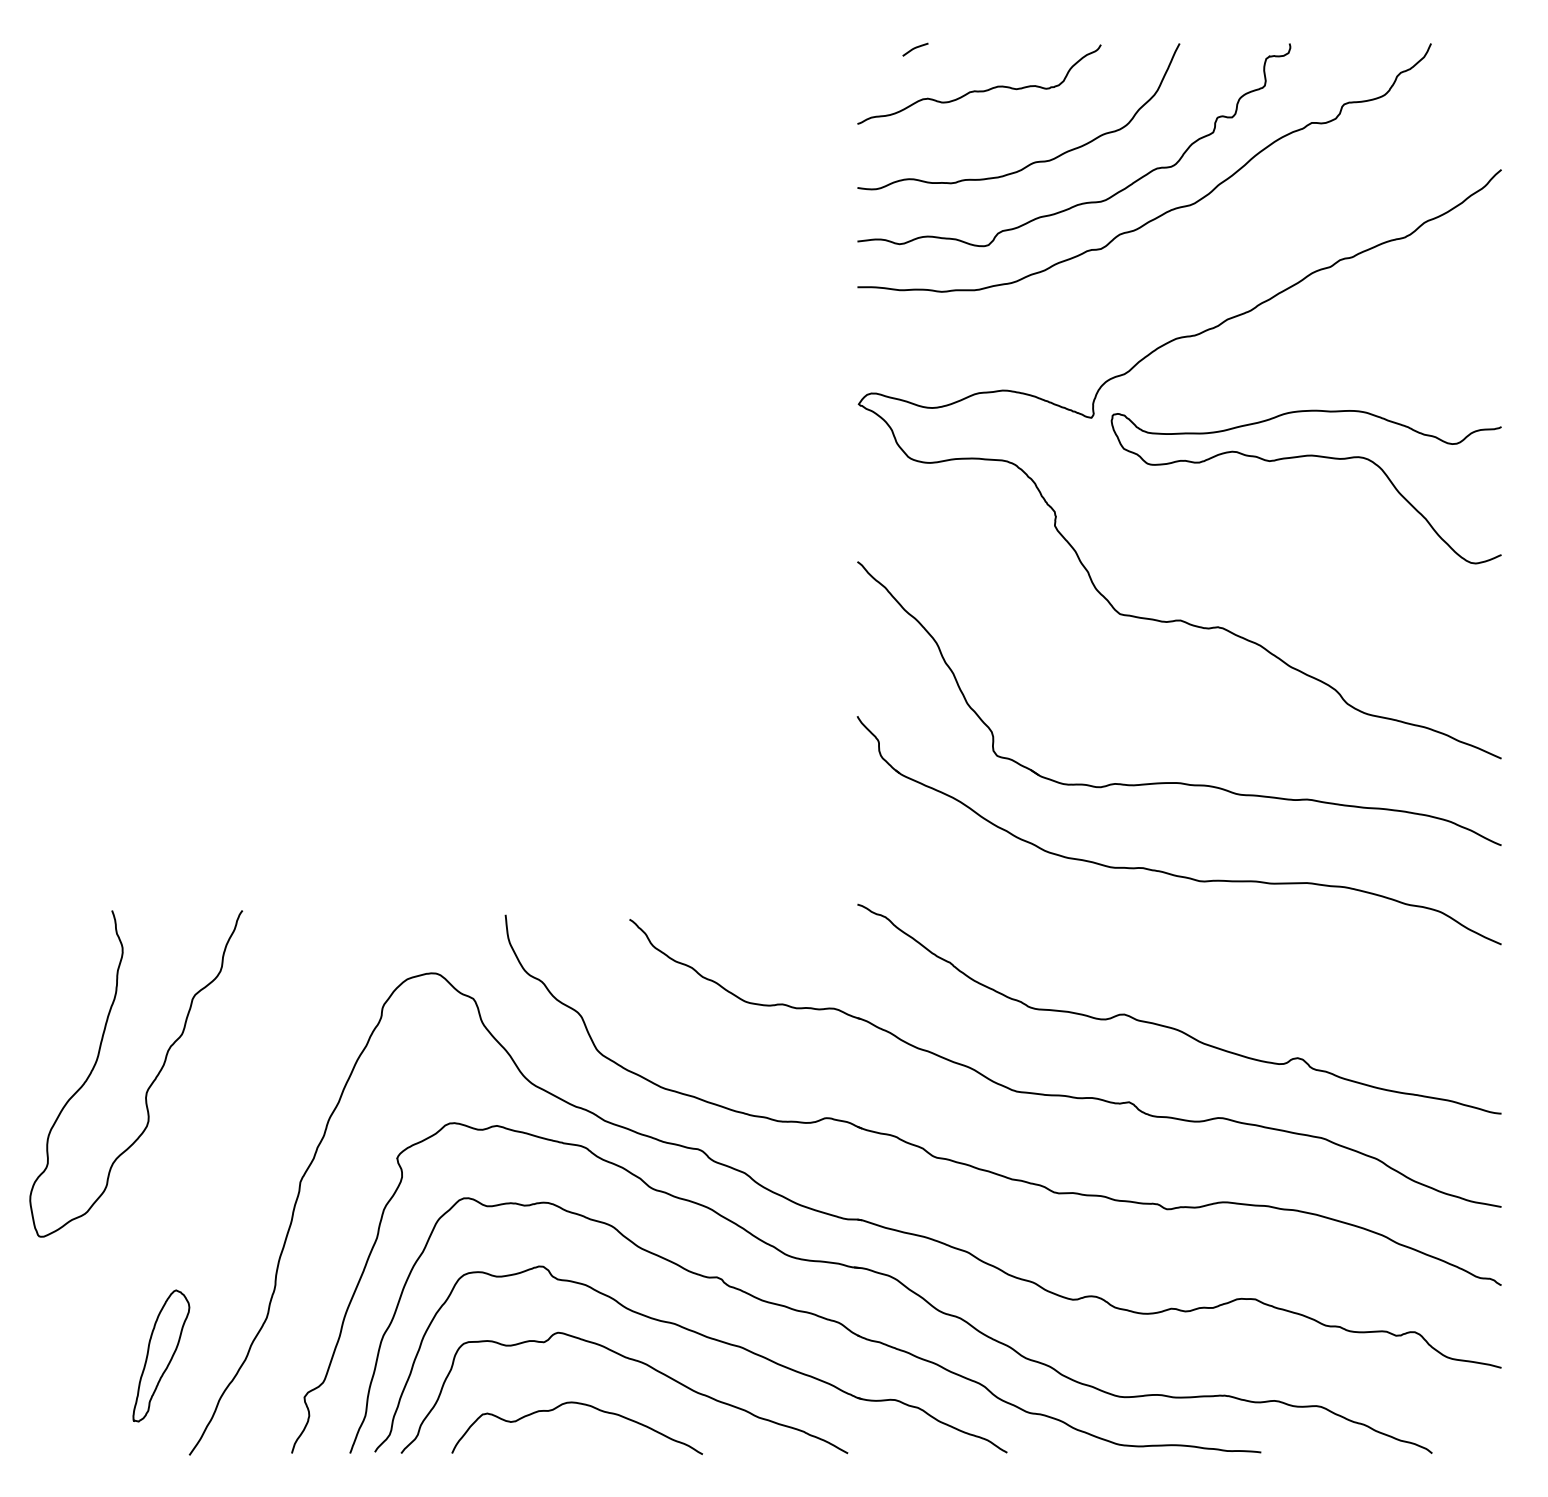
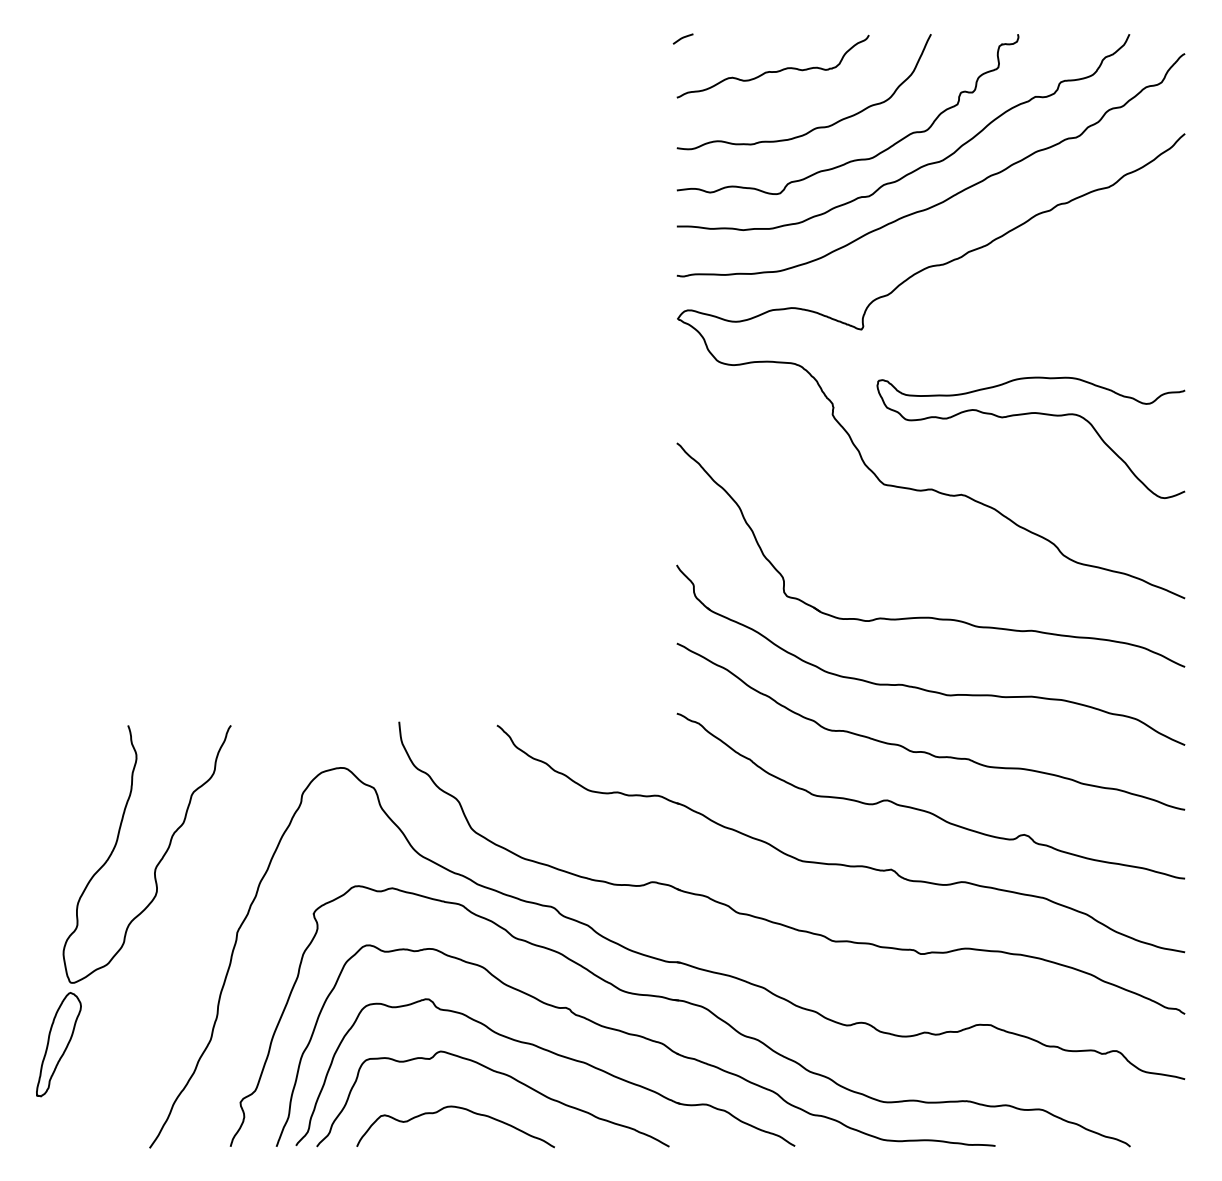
curve: (915, 48) -> (683, 38), moved
curve: (1205, 248) -> (951, 195), added
curve: (1302, 457) -> (1028, 414), moved
curve: (1171, 952) -> (924, 751), added
curve: (151, 1082) -> (159, 861), moved
part: (161, 1355) -> (59, 1044), moved

